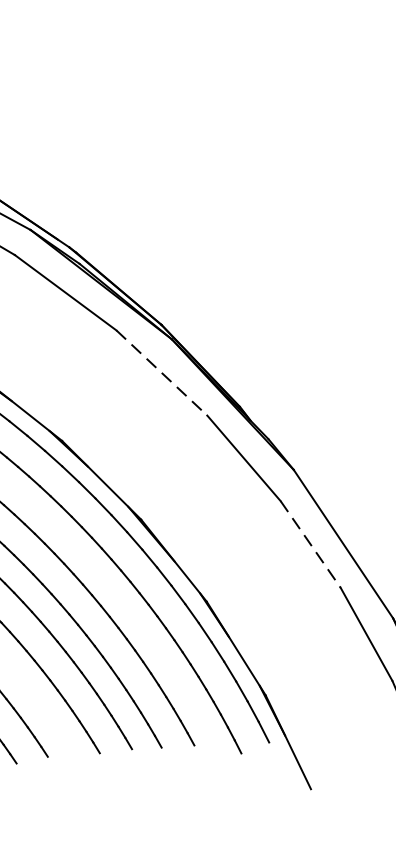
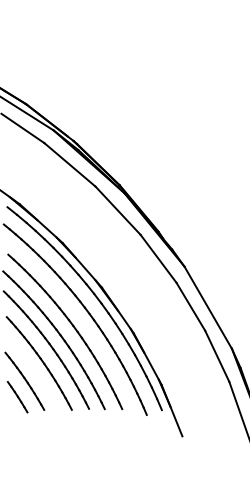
line: (162, 374) -> (118, 211), dashed -> solid
line: (309, 544) -> (190, 306), dashed -> solid

